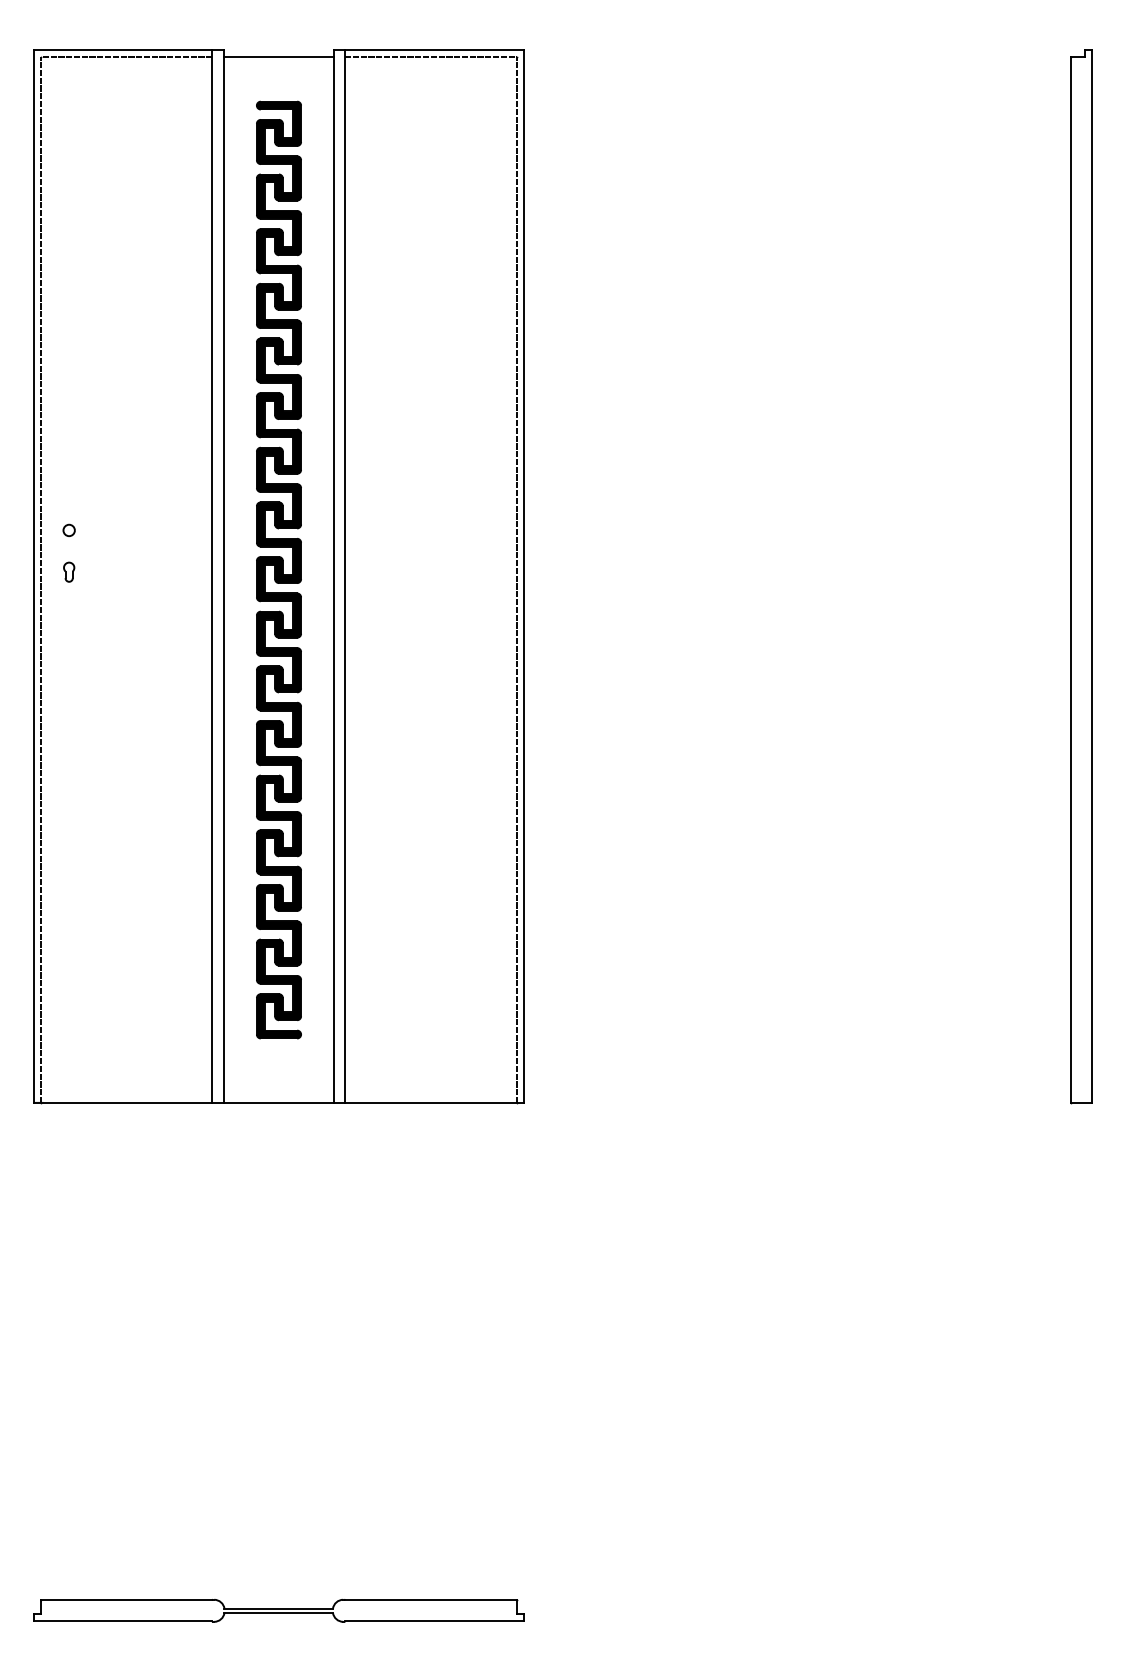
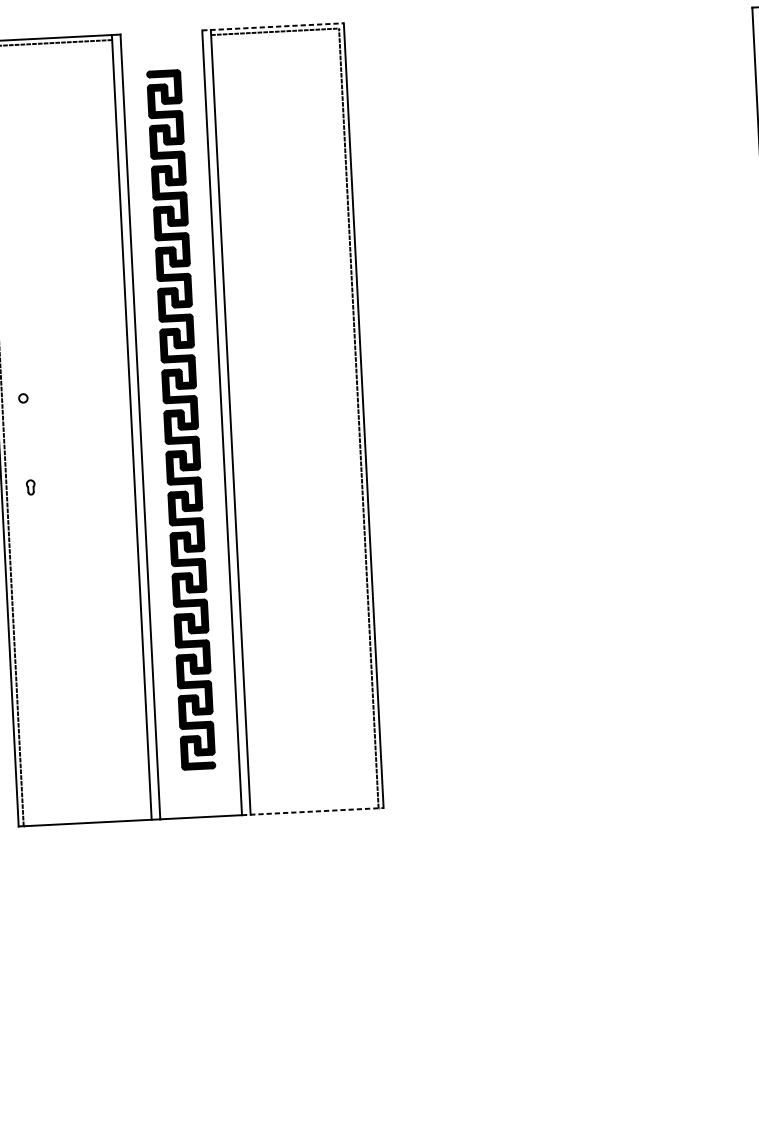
line: (429, 50) -> (273, 27), solid -> dashed
line: (278, 57) -> (161, 38), removed
part: (69, 571) -> (31, 486), moved
line: (429, 1103) -> (313, 811), solid -> dashed

